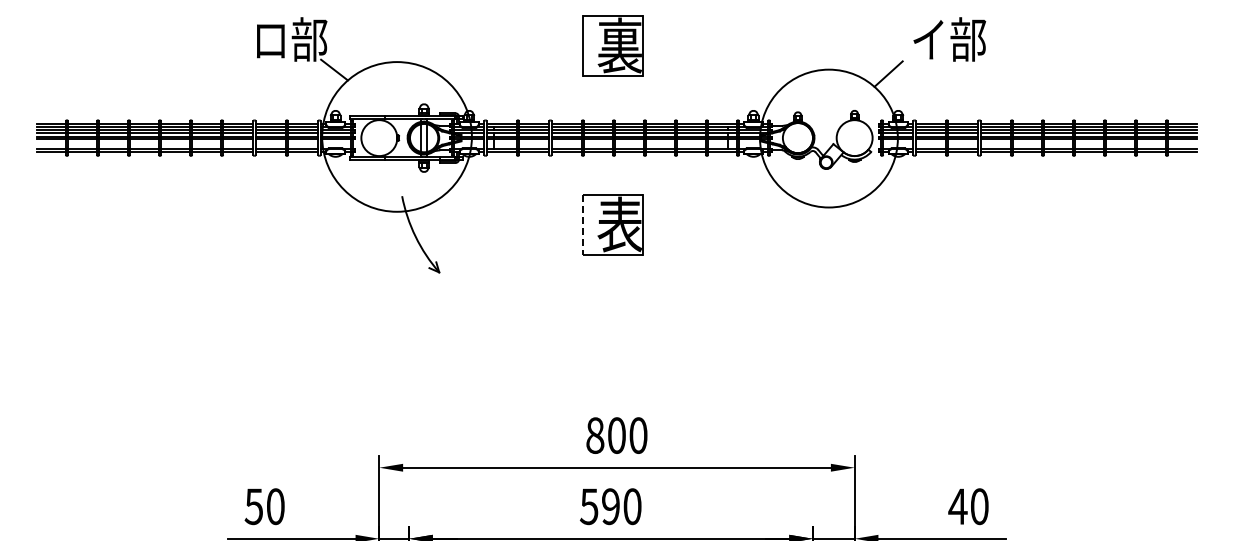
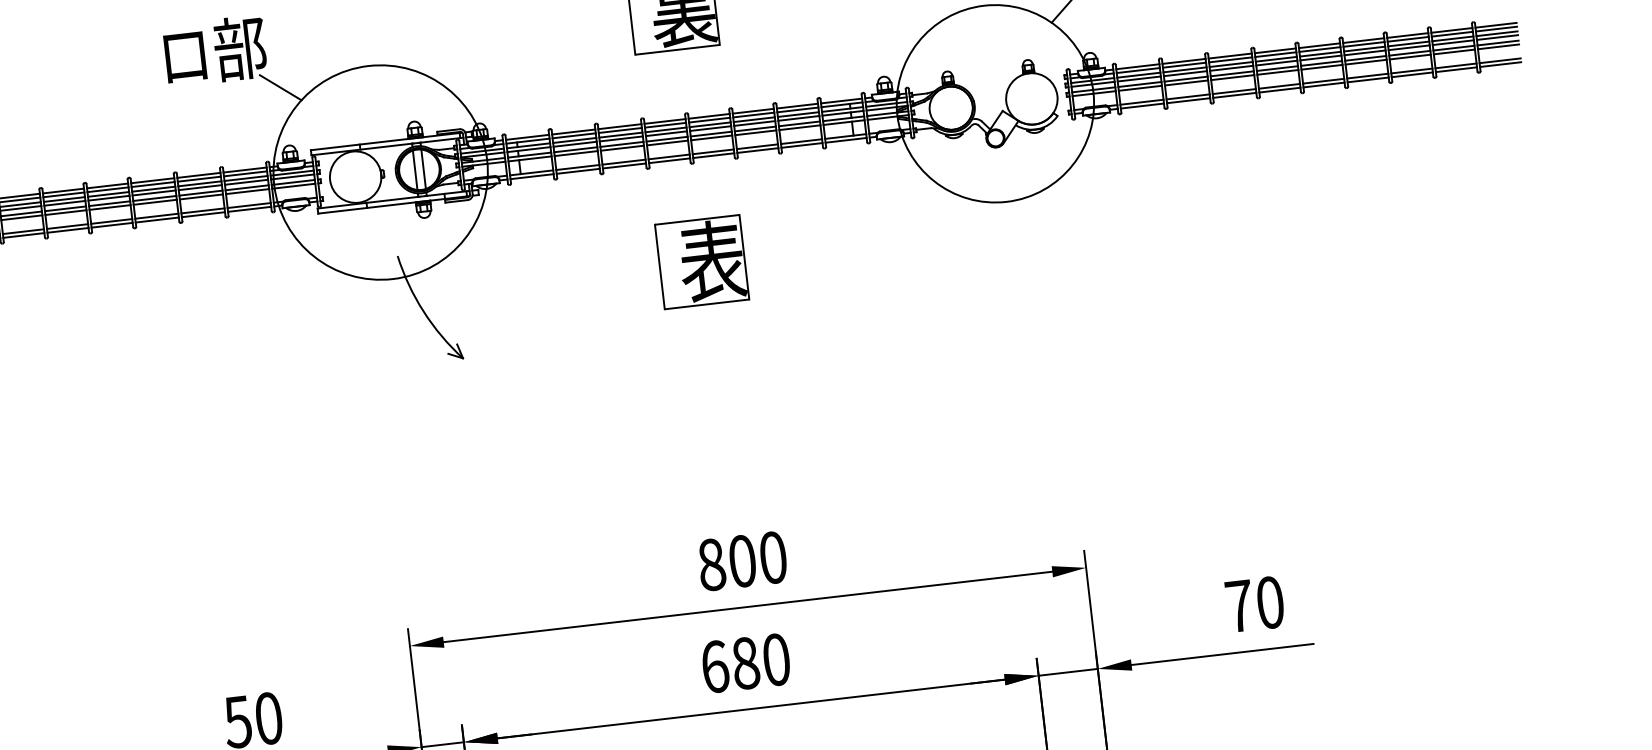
line: (583, 224) -> (660, 266), dashed -> solid
text: (599, 506) -> (729, 664), 590 -> 680
text: (957, 506) -> (1238, 606), 40 -> 70

